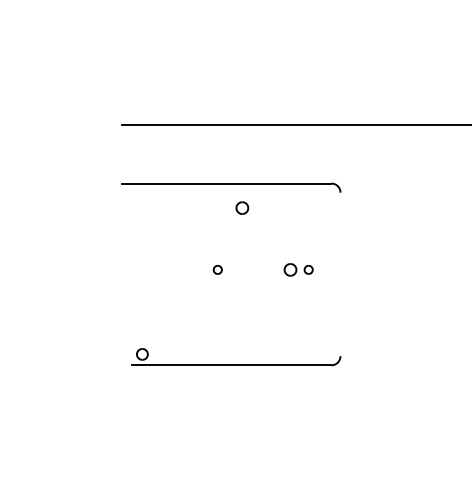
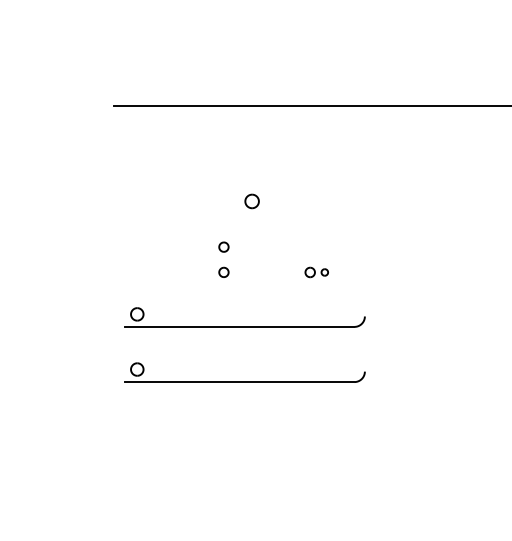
part: (231, 187) -> (239, 177), removed
part: (217, 247) -> (223, 246), added
part: (298, 269) -> (316, 271), size x0.7
part: (236, 316) -> (245, 325), added

